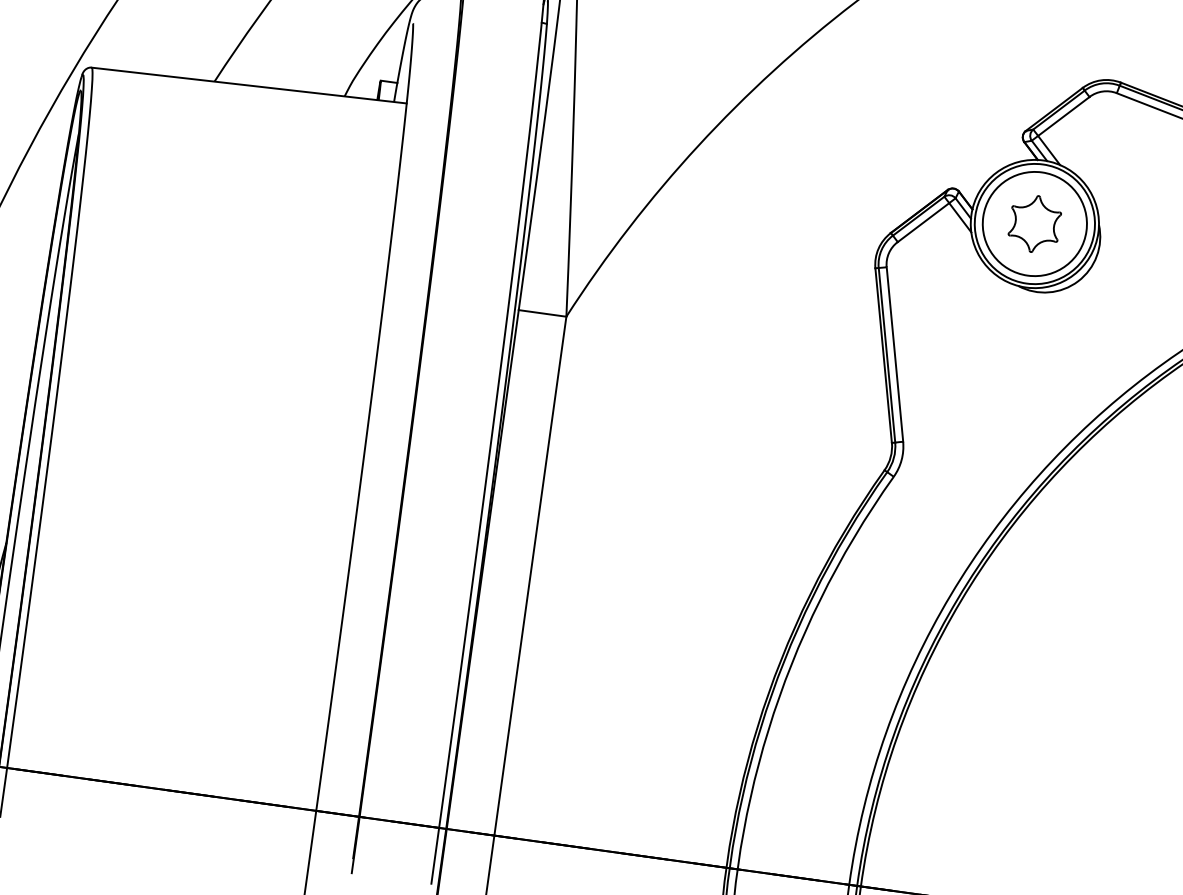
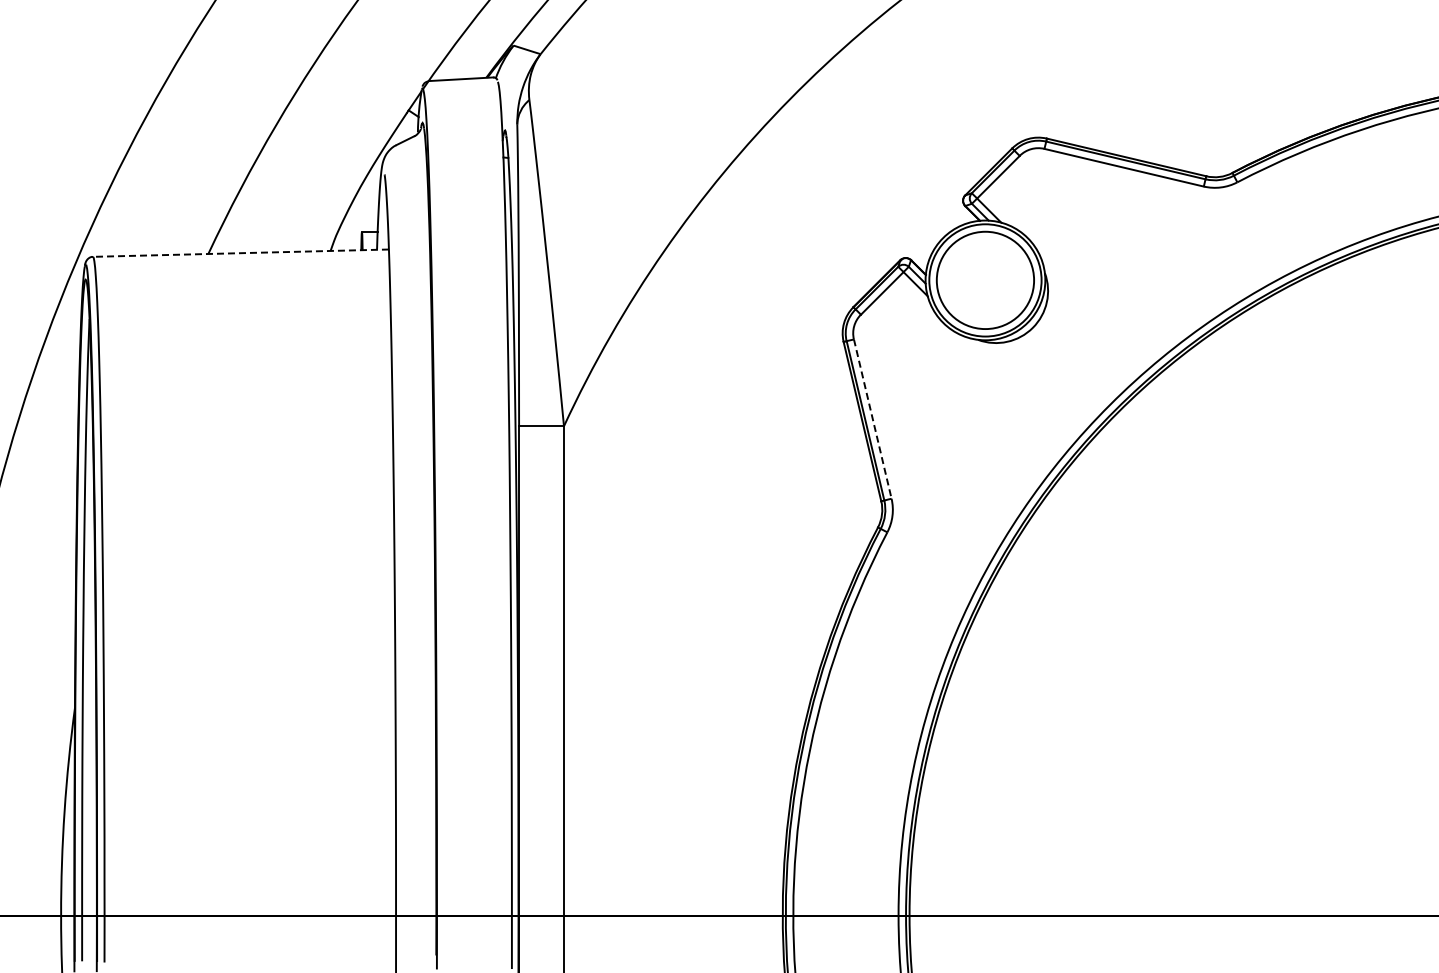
line: (249, 85) -> (241, 253), solid -> dashed
part: (1034, 224) -> (985, 280), removed
line: (894, 354) -> (872, 419), solid -> dashed

